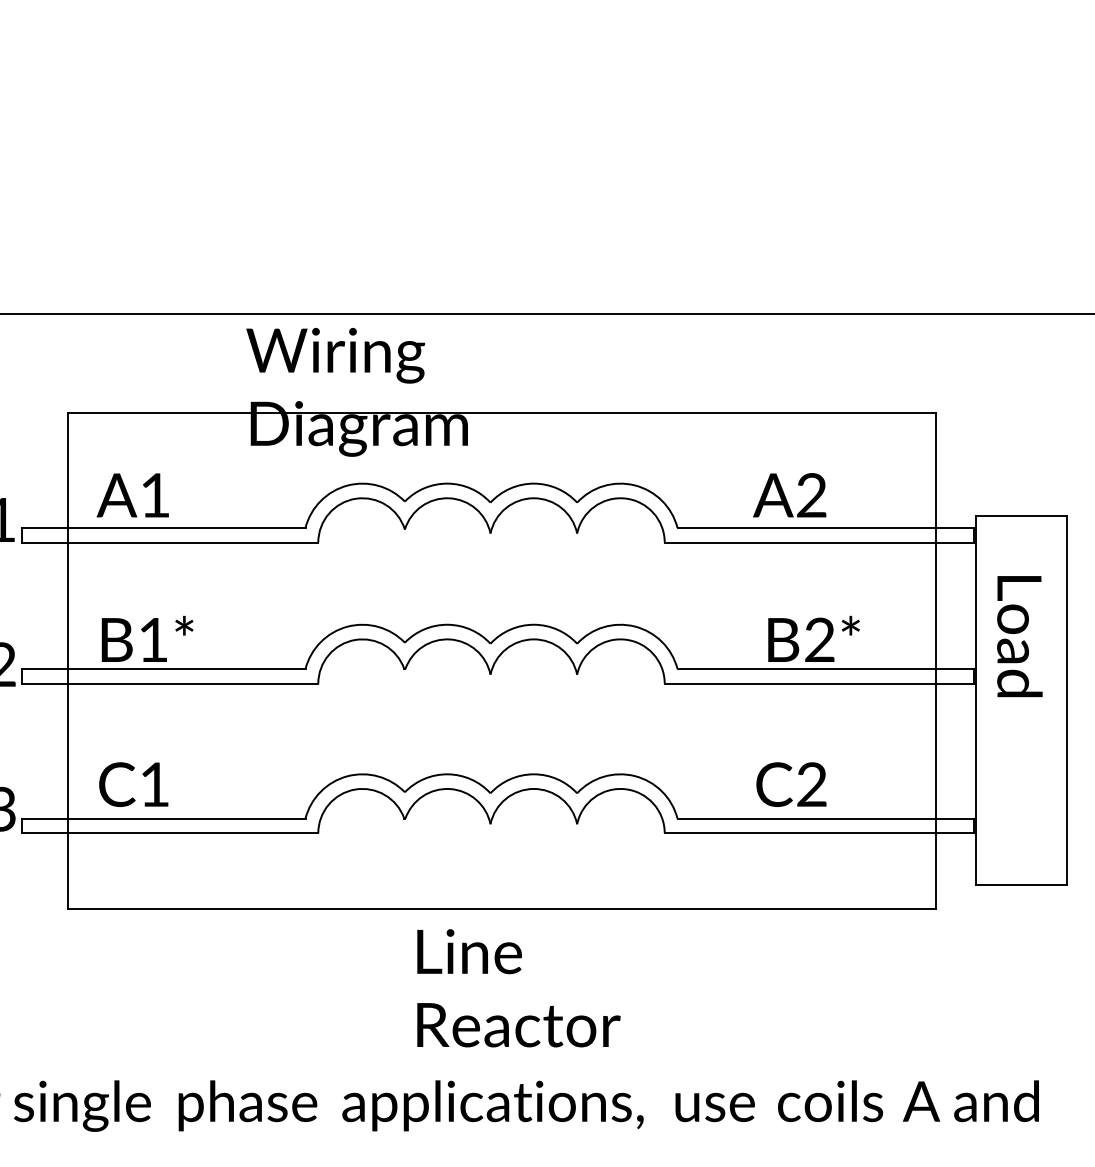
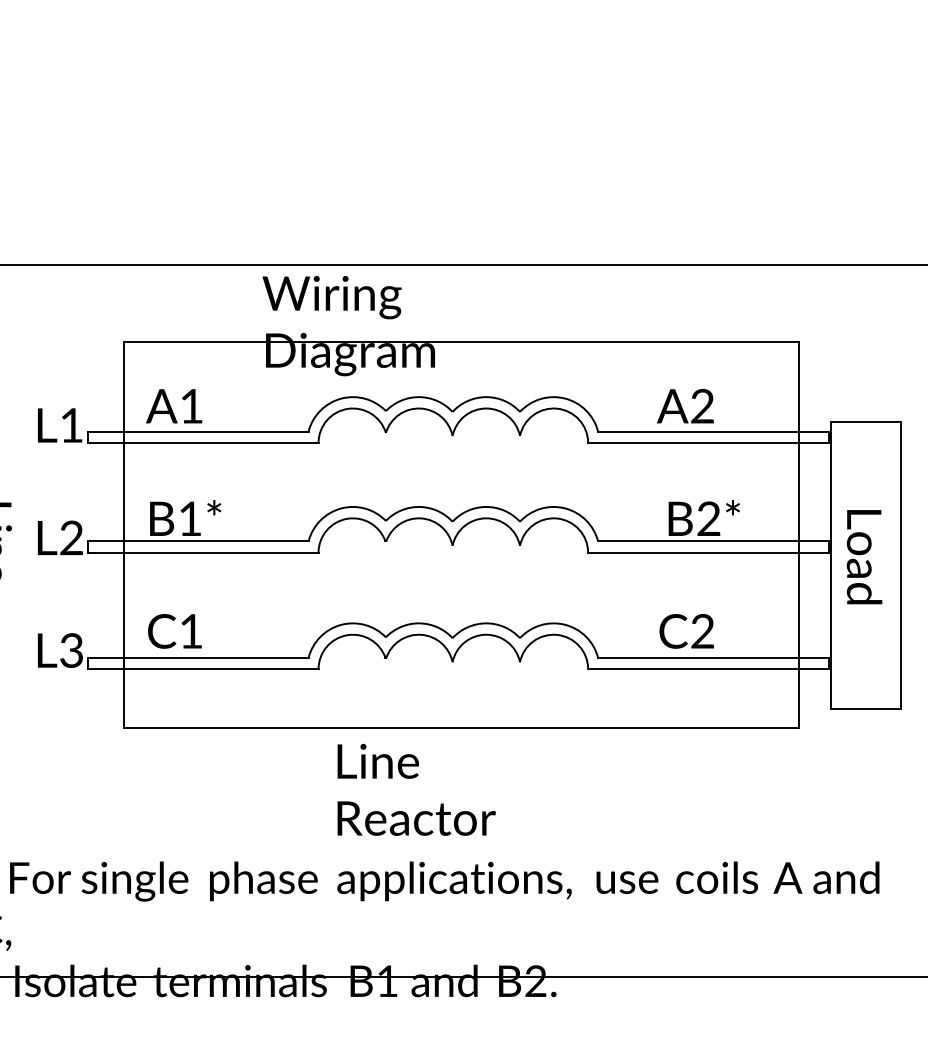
text: (1019, 637) -> (864, 557), moved
text: (518, 987) -> (416, 789), moved

